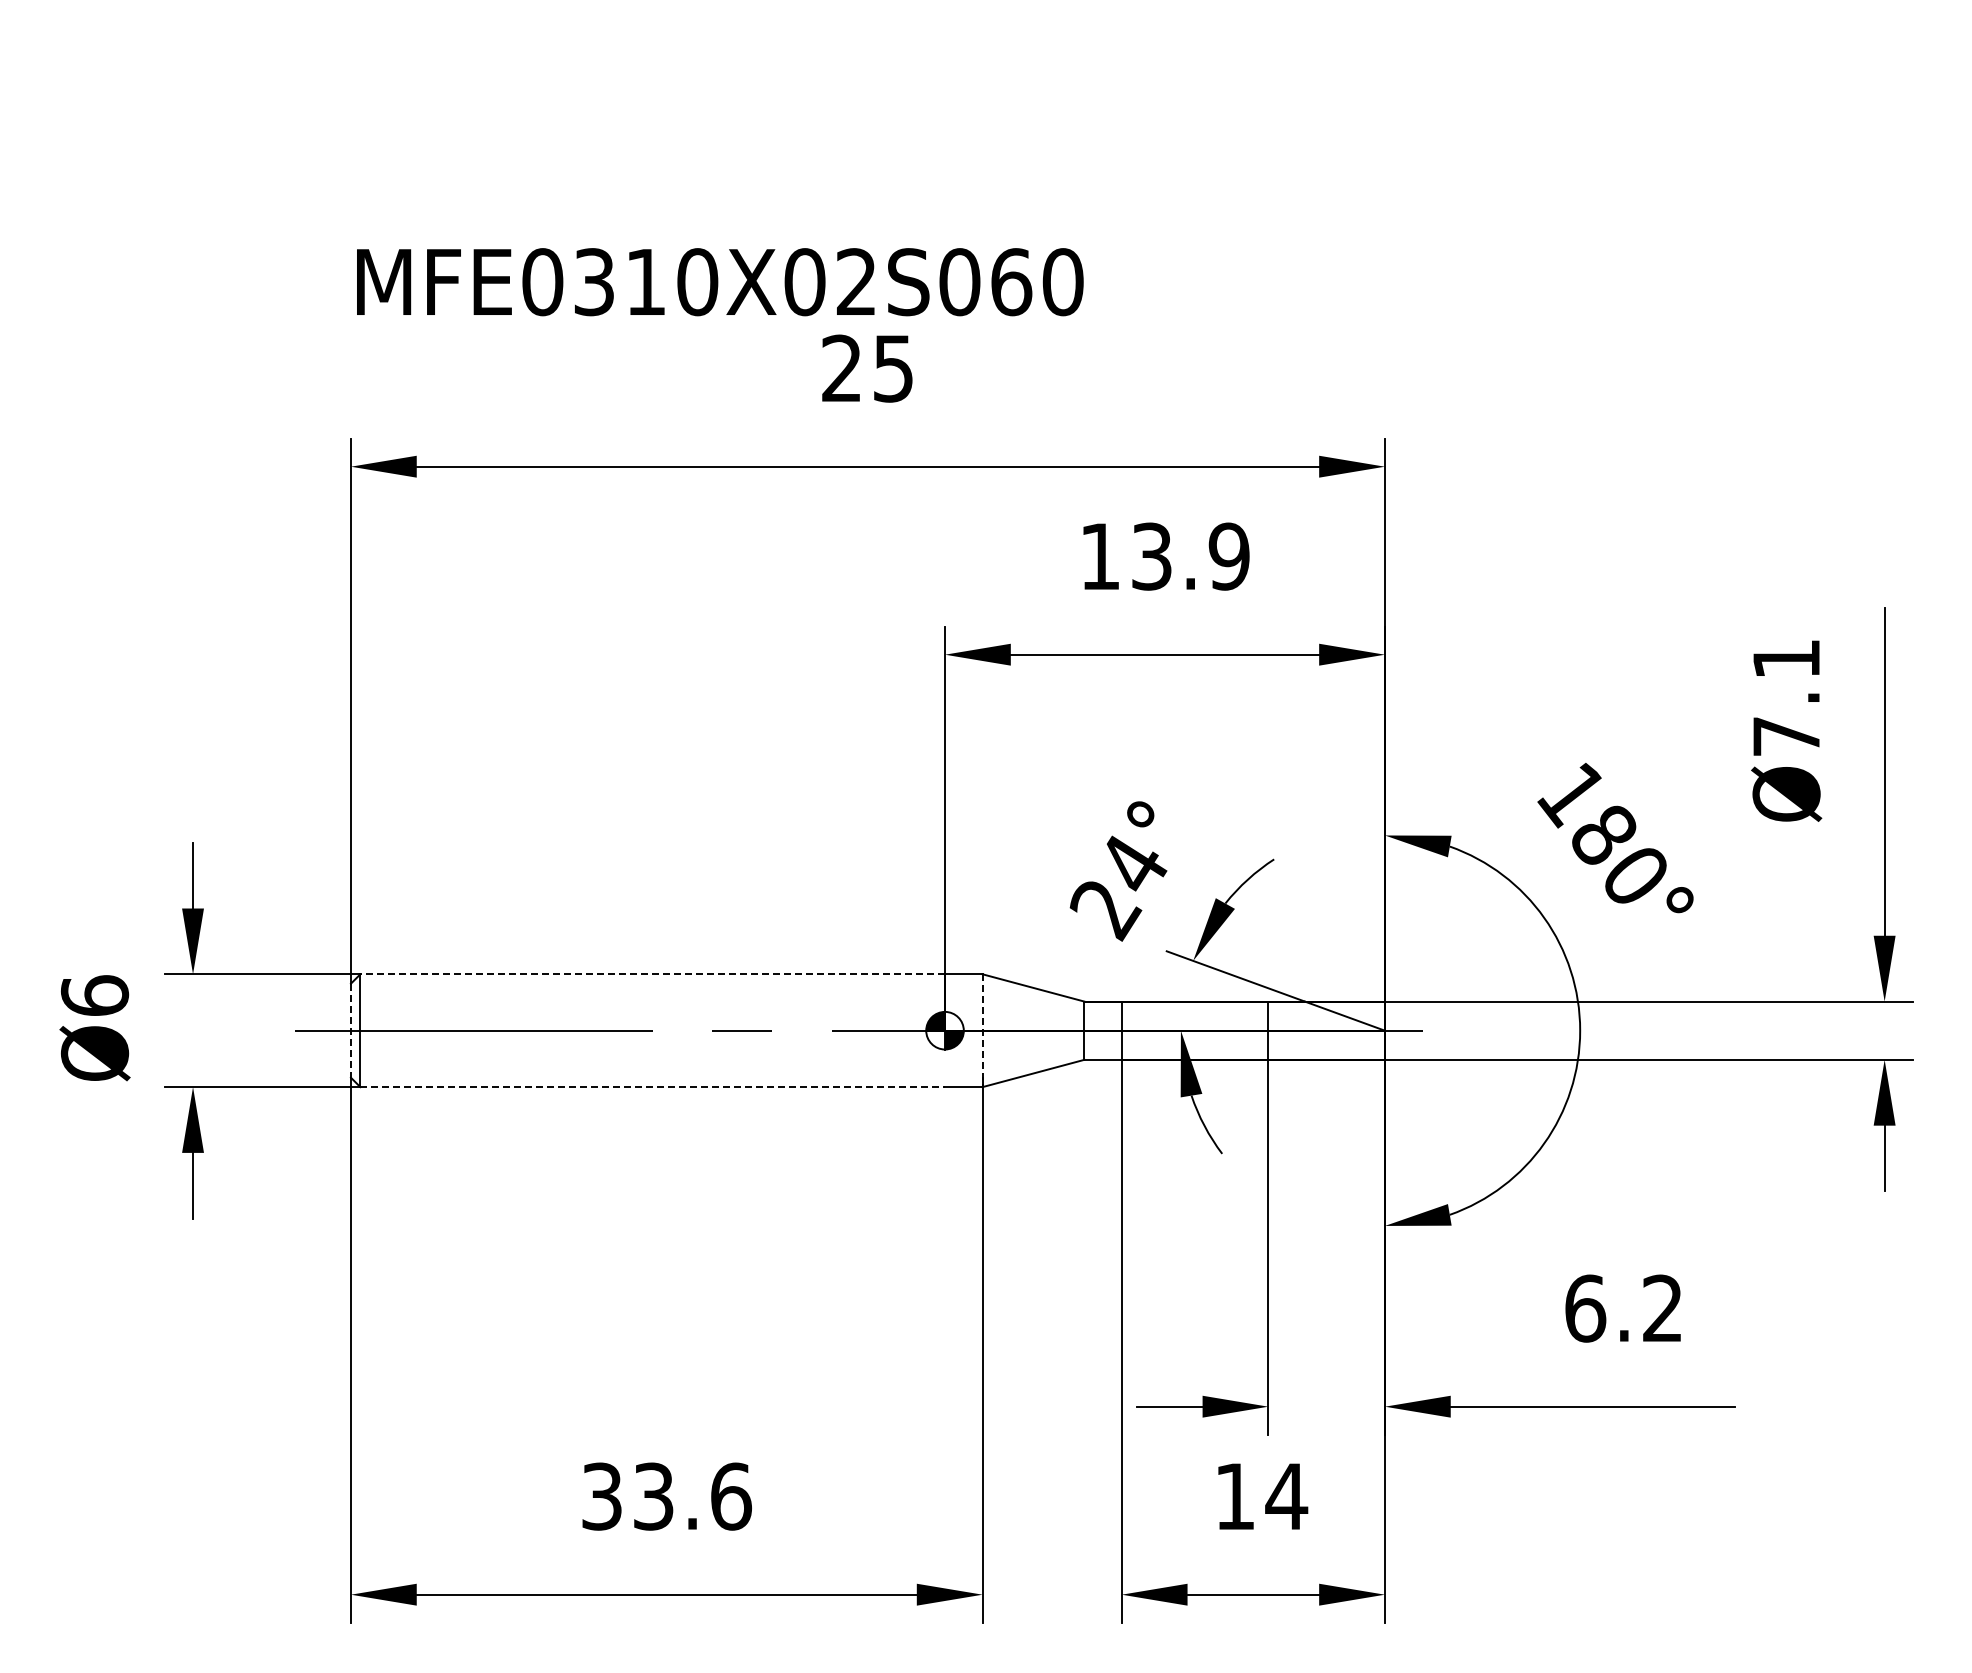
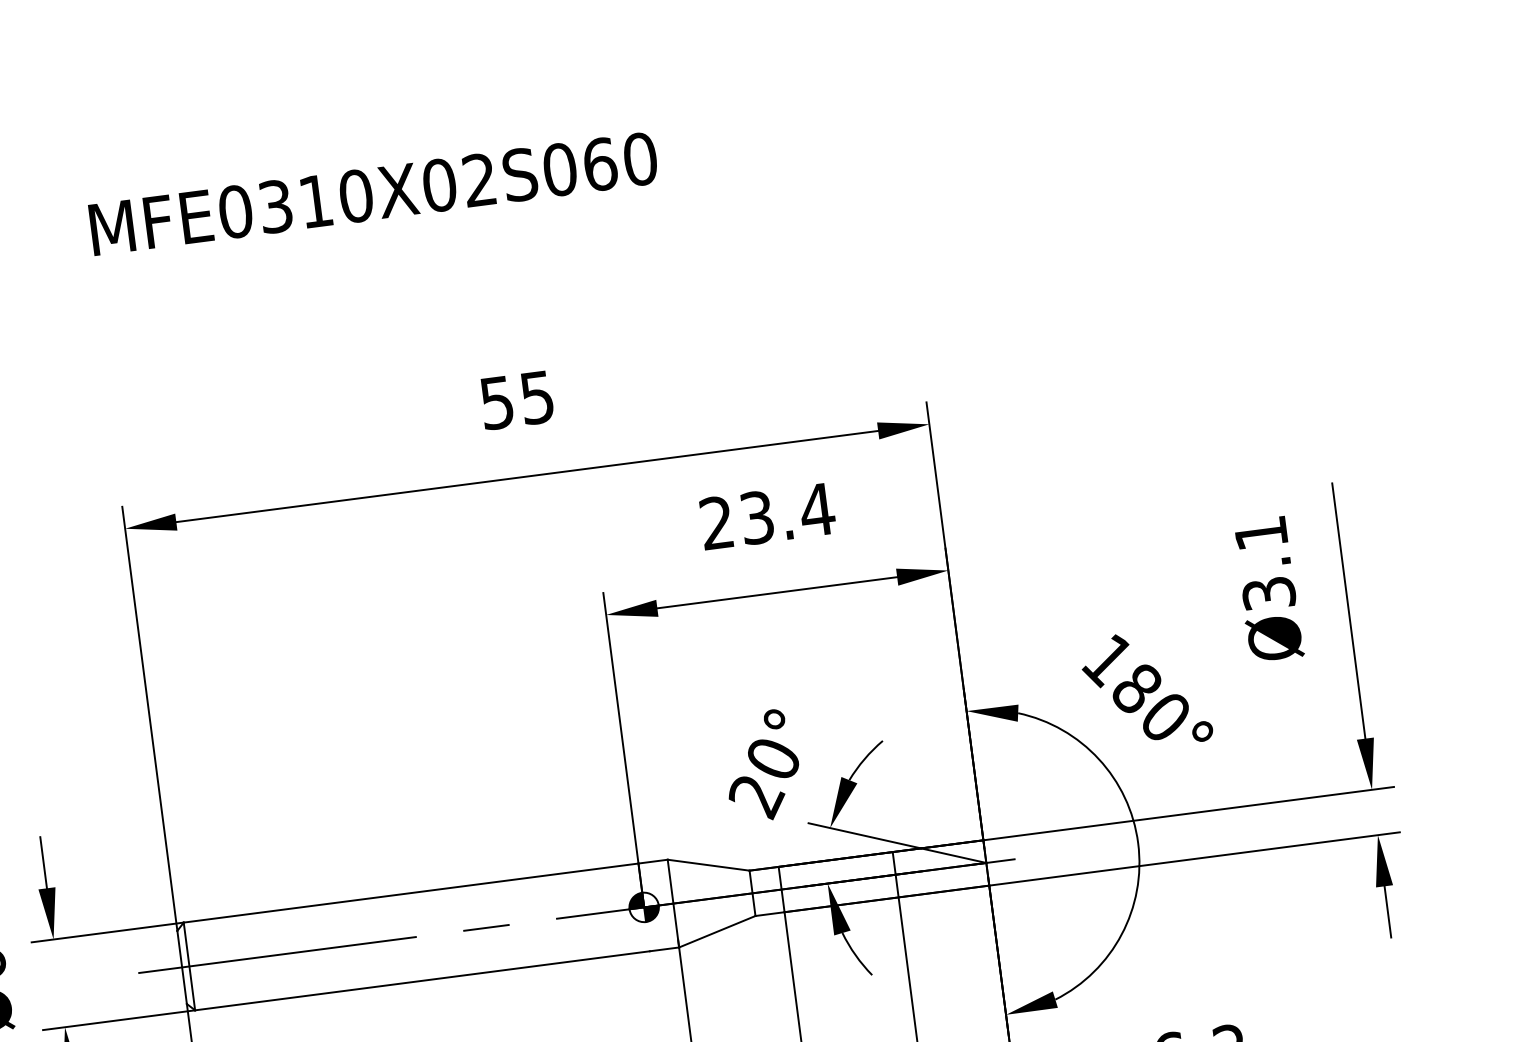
text: (720, 282) -> (373, 194), moved
text: (841, 368) -> (496, 402), 25 -> 55
text: (1165, 556) -> (767, 516), 13.9 -> 23.4
text: (1786, 736) -> (1268, 593), Ø7.1 -> Ø3.1
text: (1134, 863) -> (774, 758), 24° -> 20°
line: (652, 974) -> (410, 893), dashed -> solid
line: (350, 1030) -> (181, 967), dashed -> solid
line: (982, 1031) -> (673, 904), dashed -> solid
line: (653, 1087) -> (423, 981), dashed -> solid

